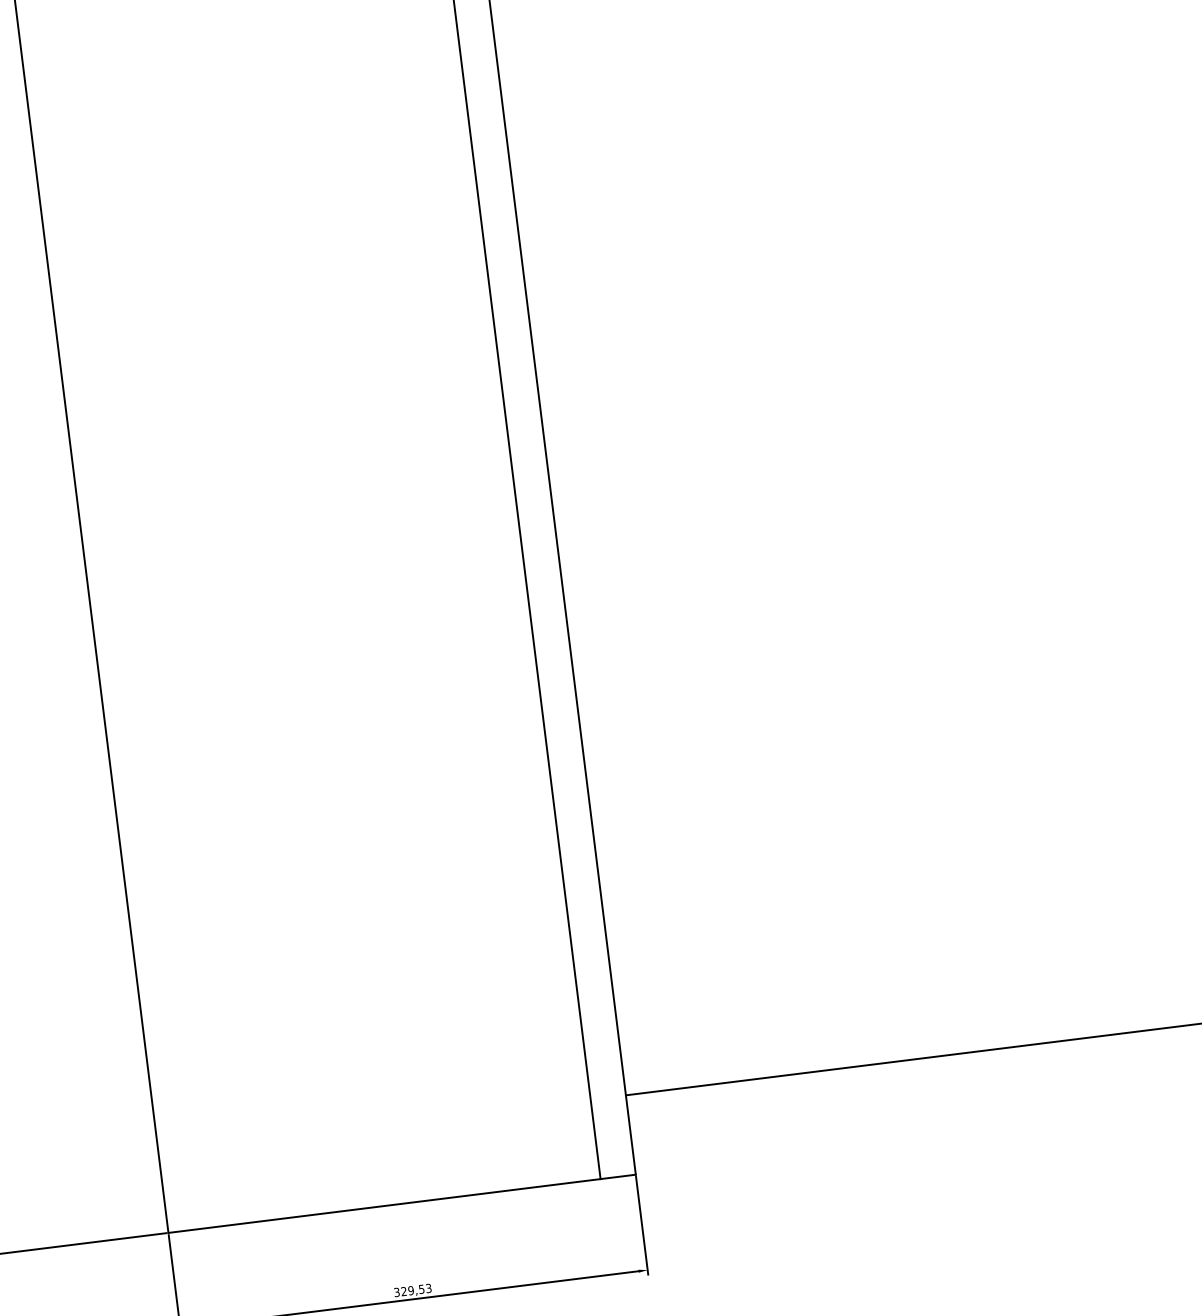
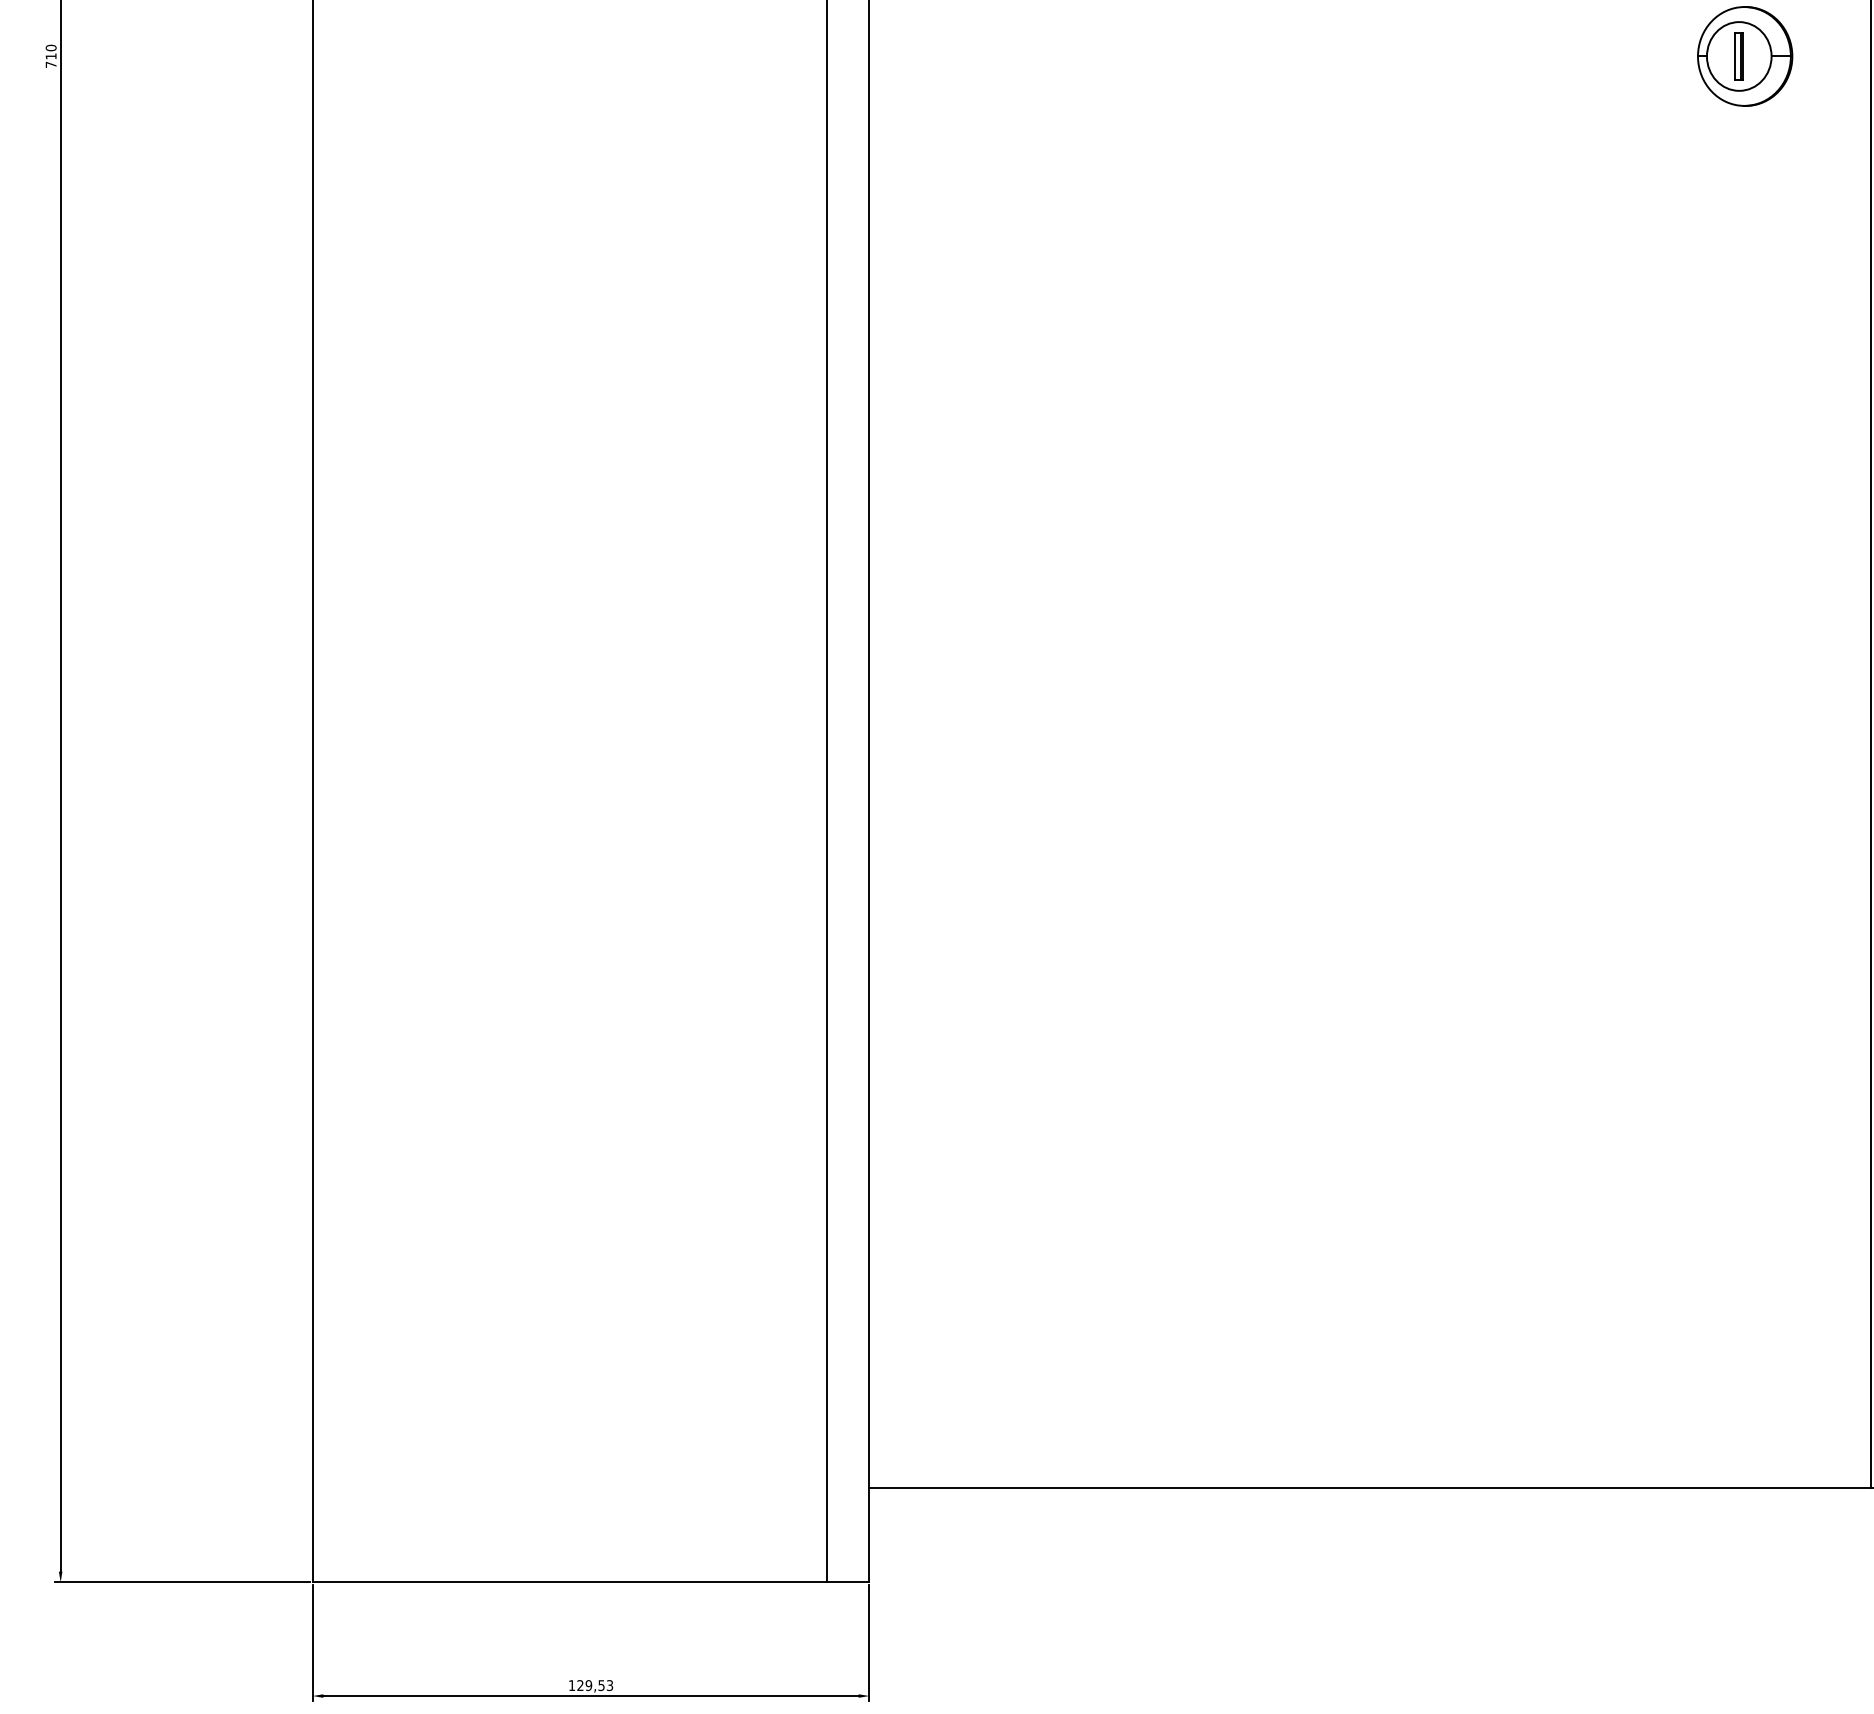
text: (397, 1292) -> (572, 1685), 329,53 -> 129,53

